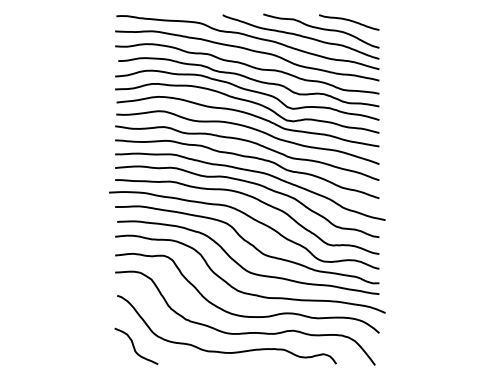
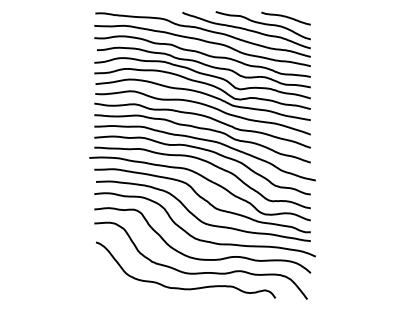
curve: (134, 345) -> (110, 283), removed

